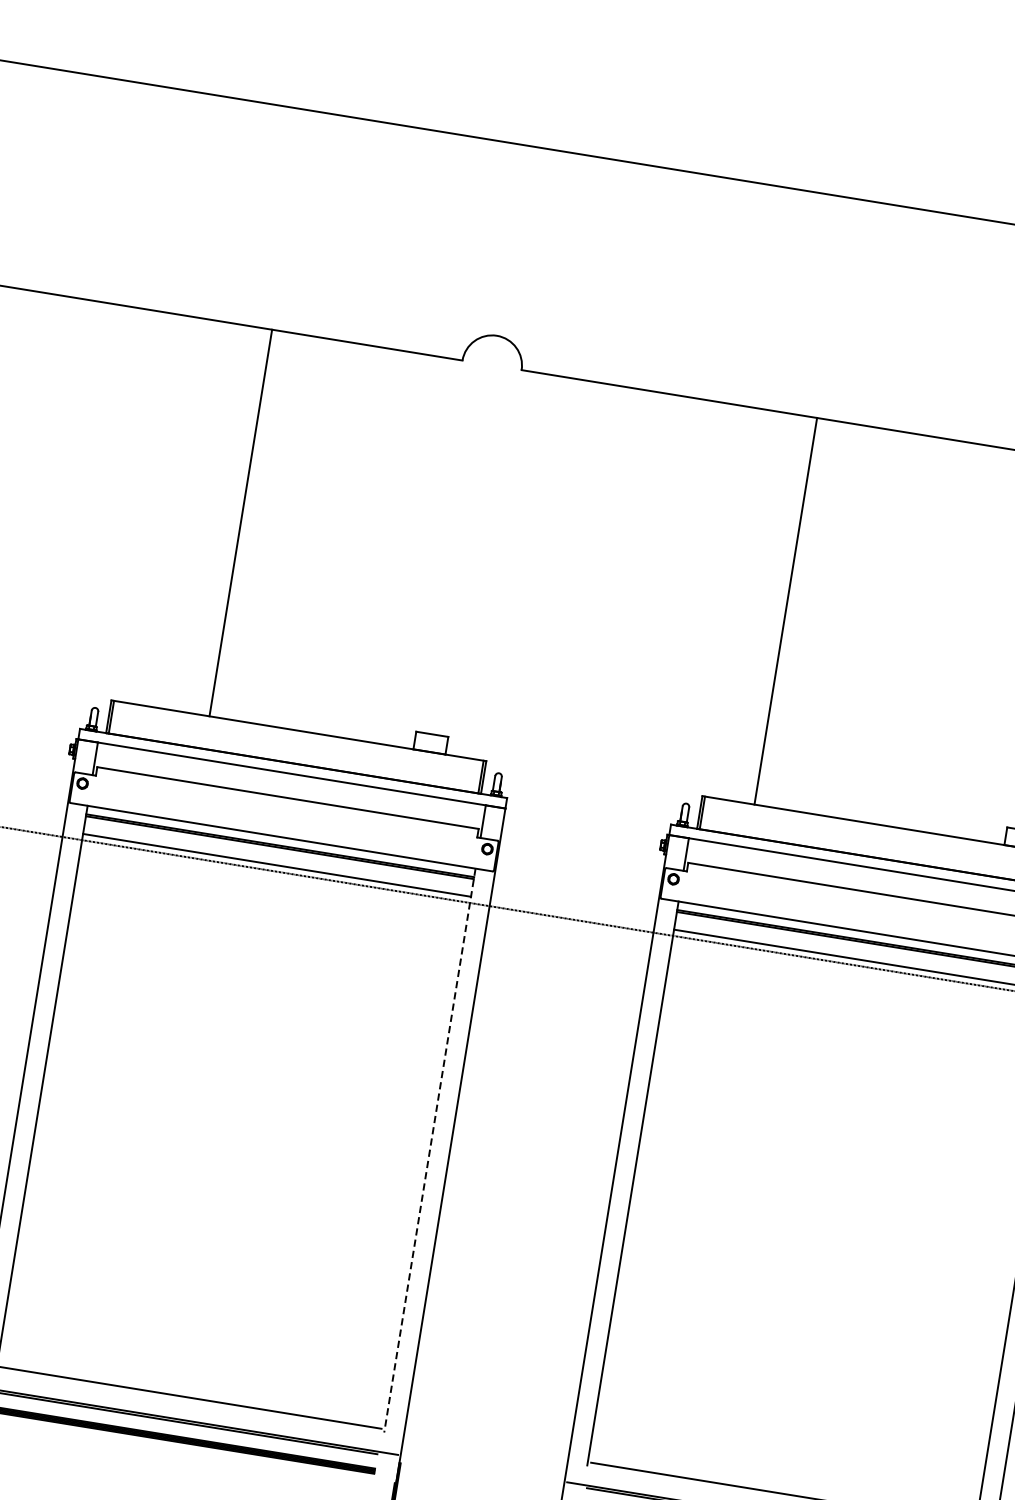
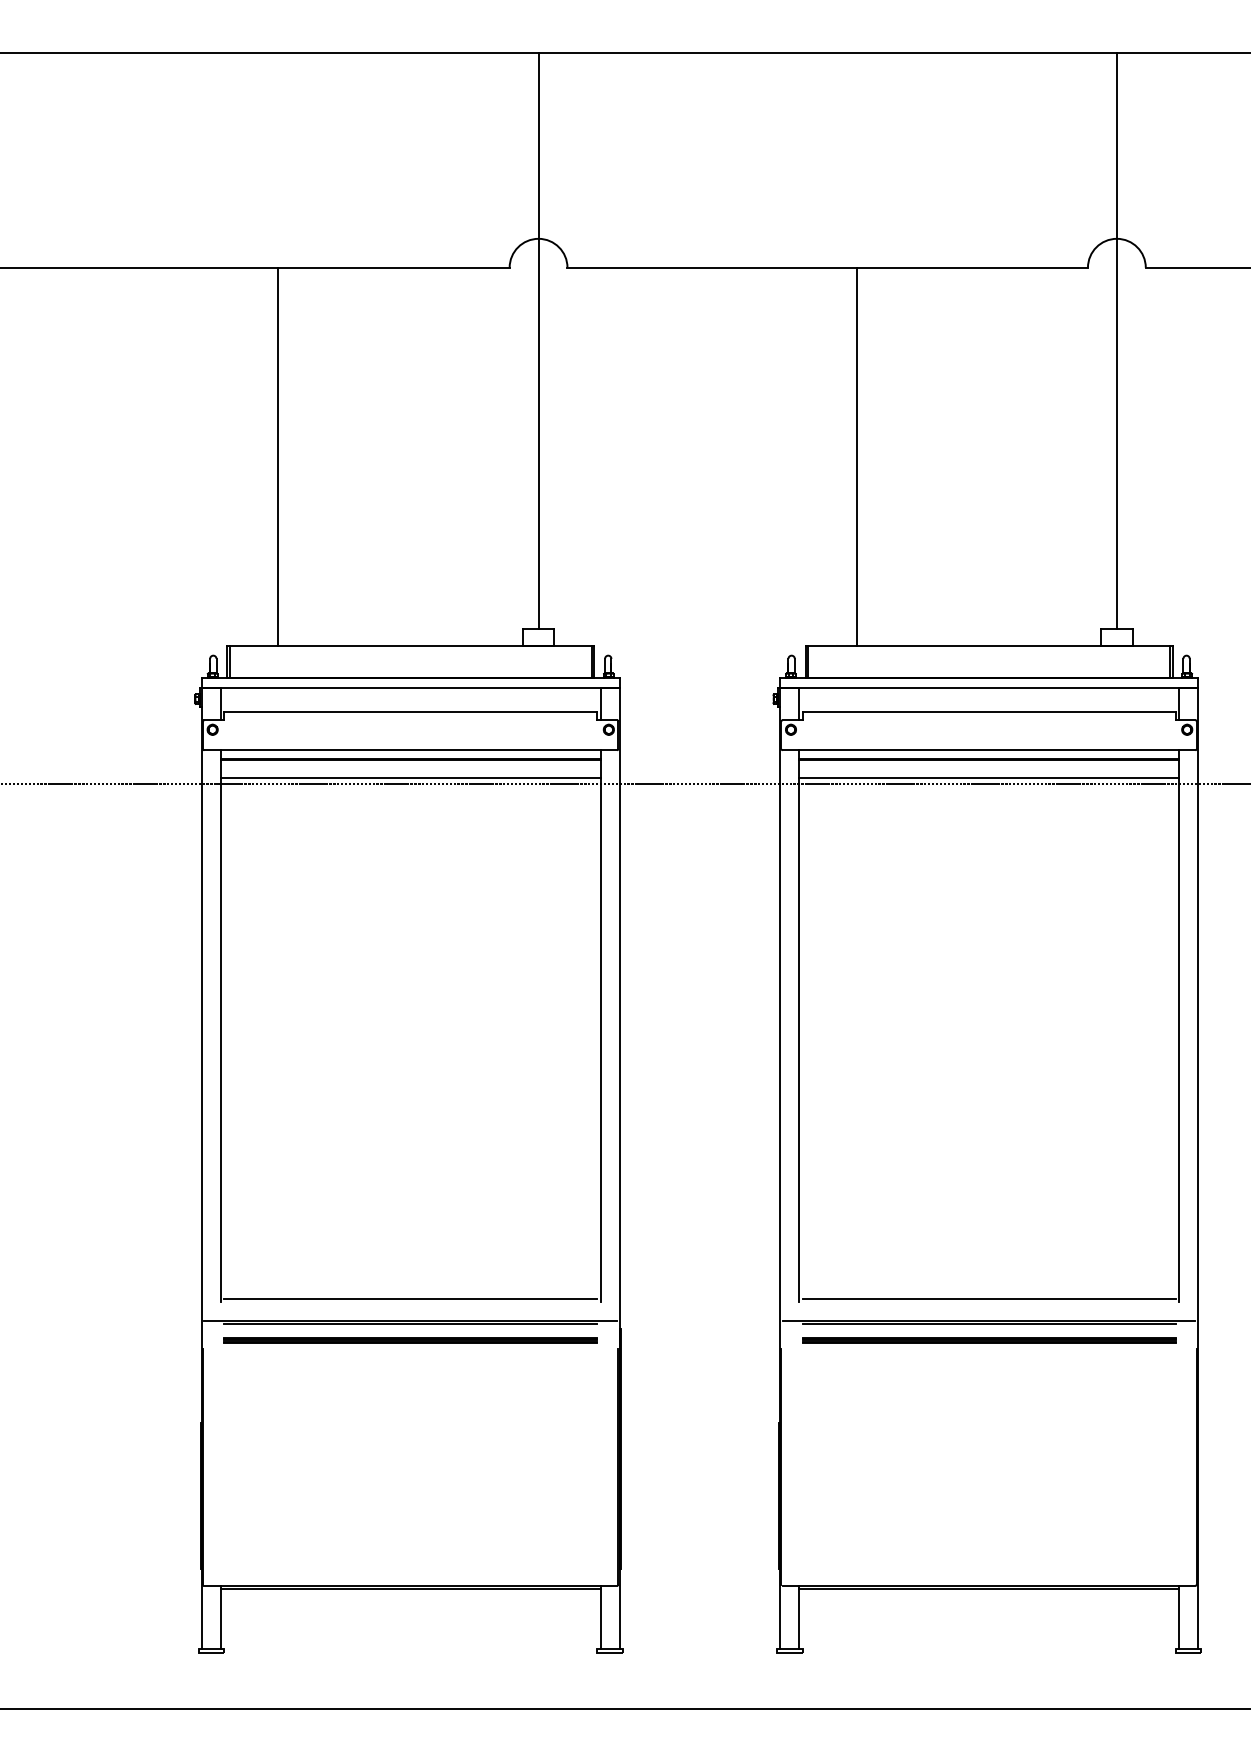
line: (479, 439) -> (538, 340), added
line: (241, 522) -> (278, 456), moved
line: (429, 1150) -> (600, 1026), dashed -> solid

